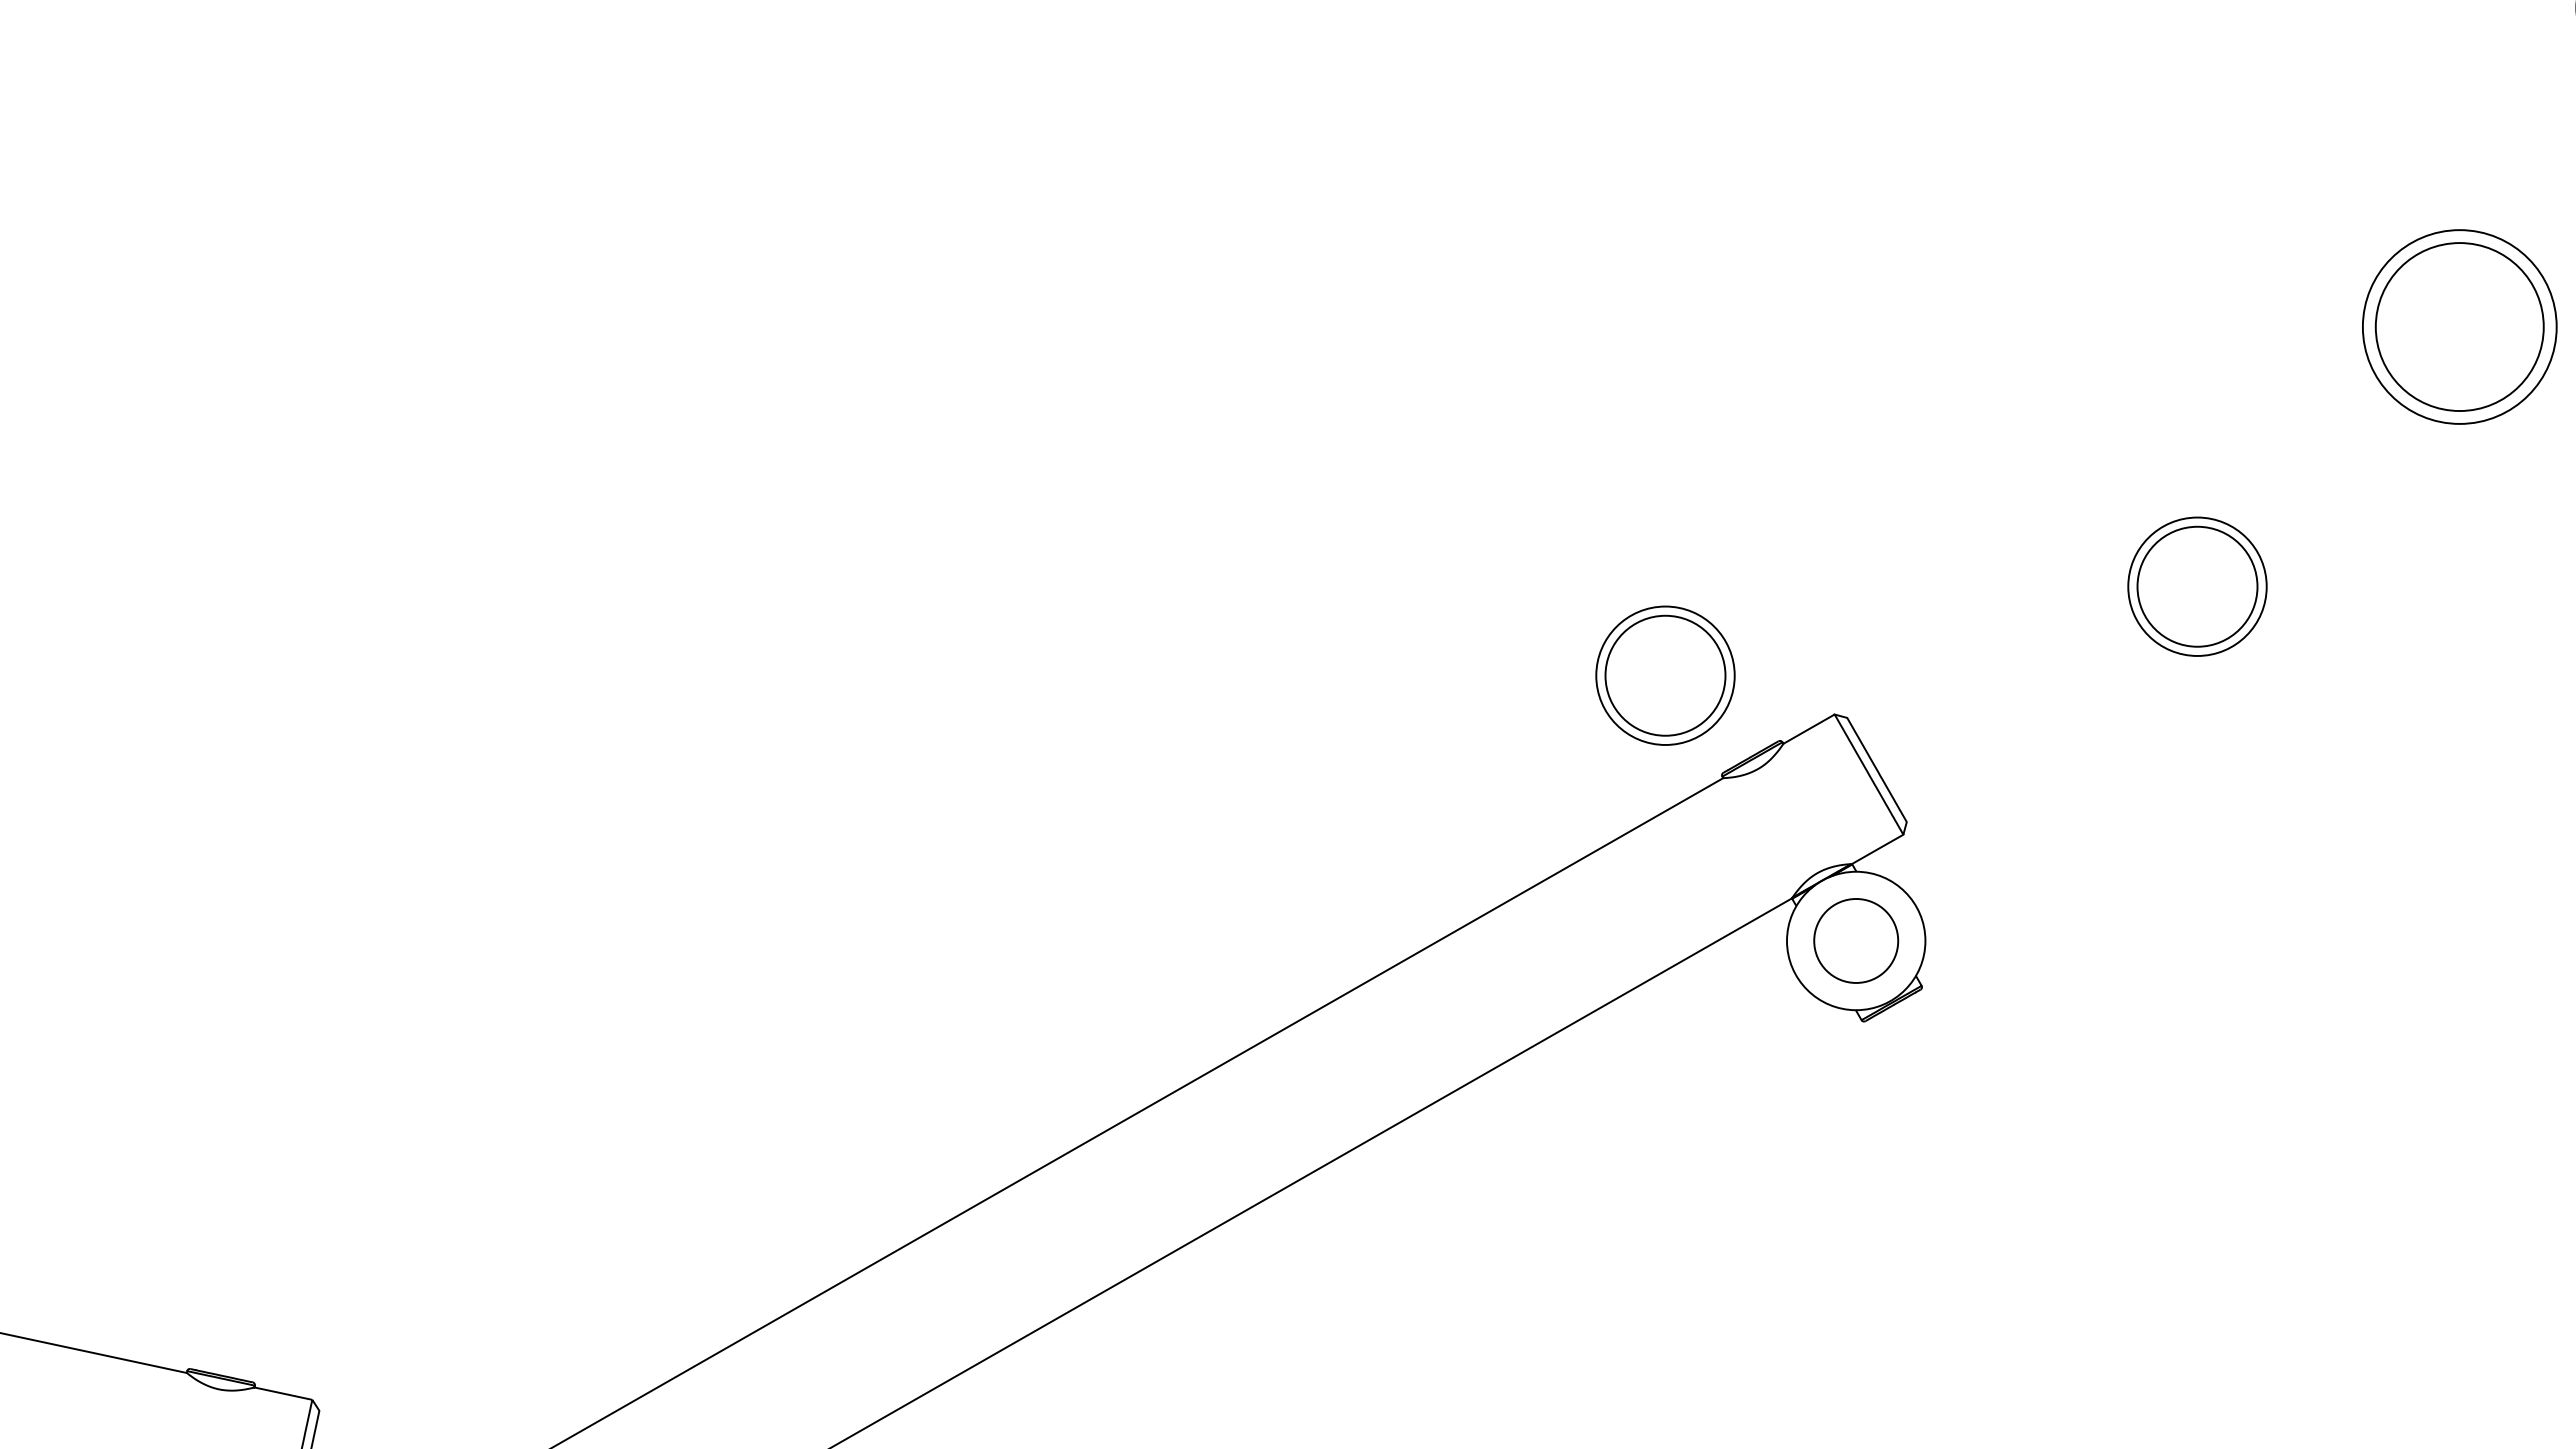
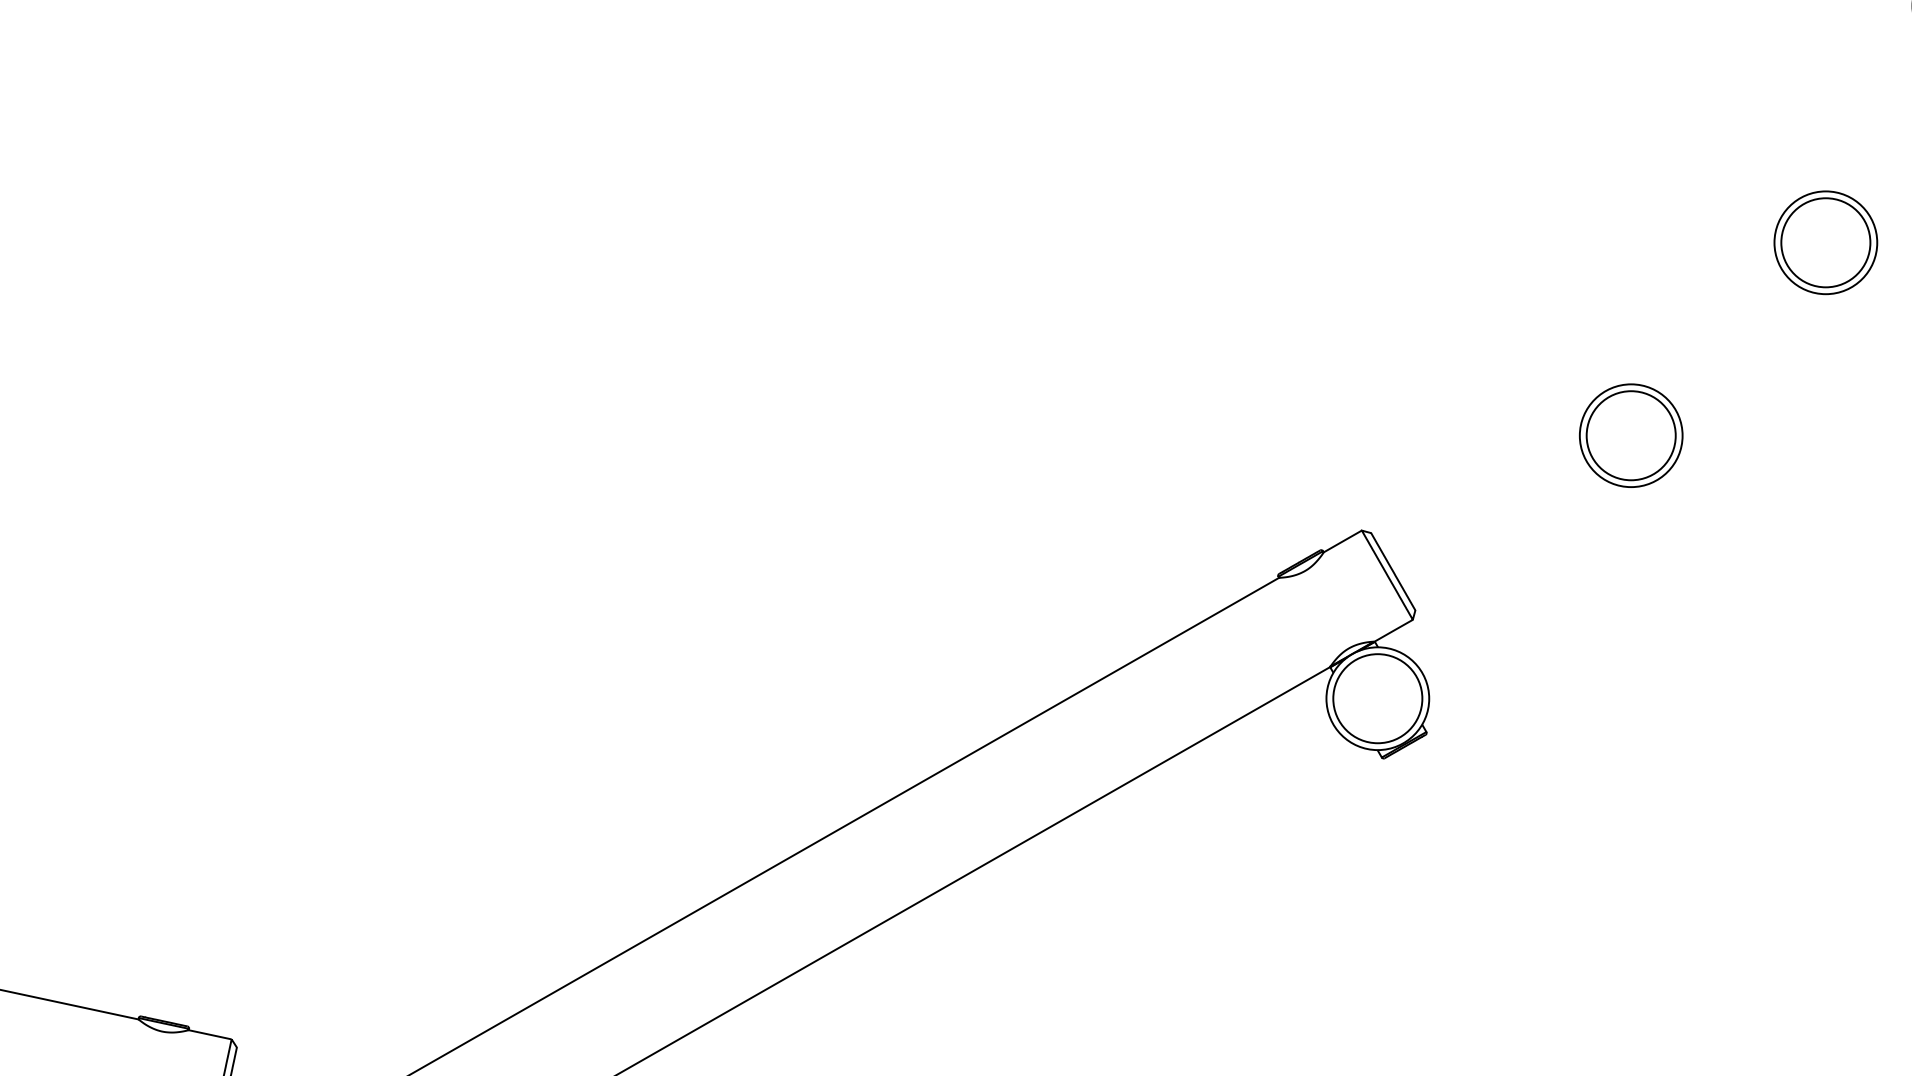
part: (2459, 326) -> (1825, 242), size x0.71
part: (1665, 675) -> (1236, 501), removed
circle: (1856, 940) -> (1378, 698), size x1.43

